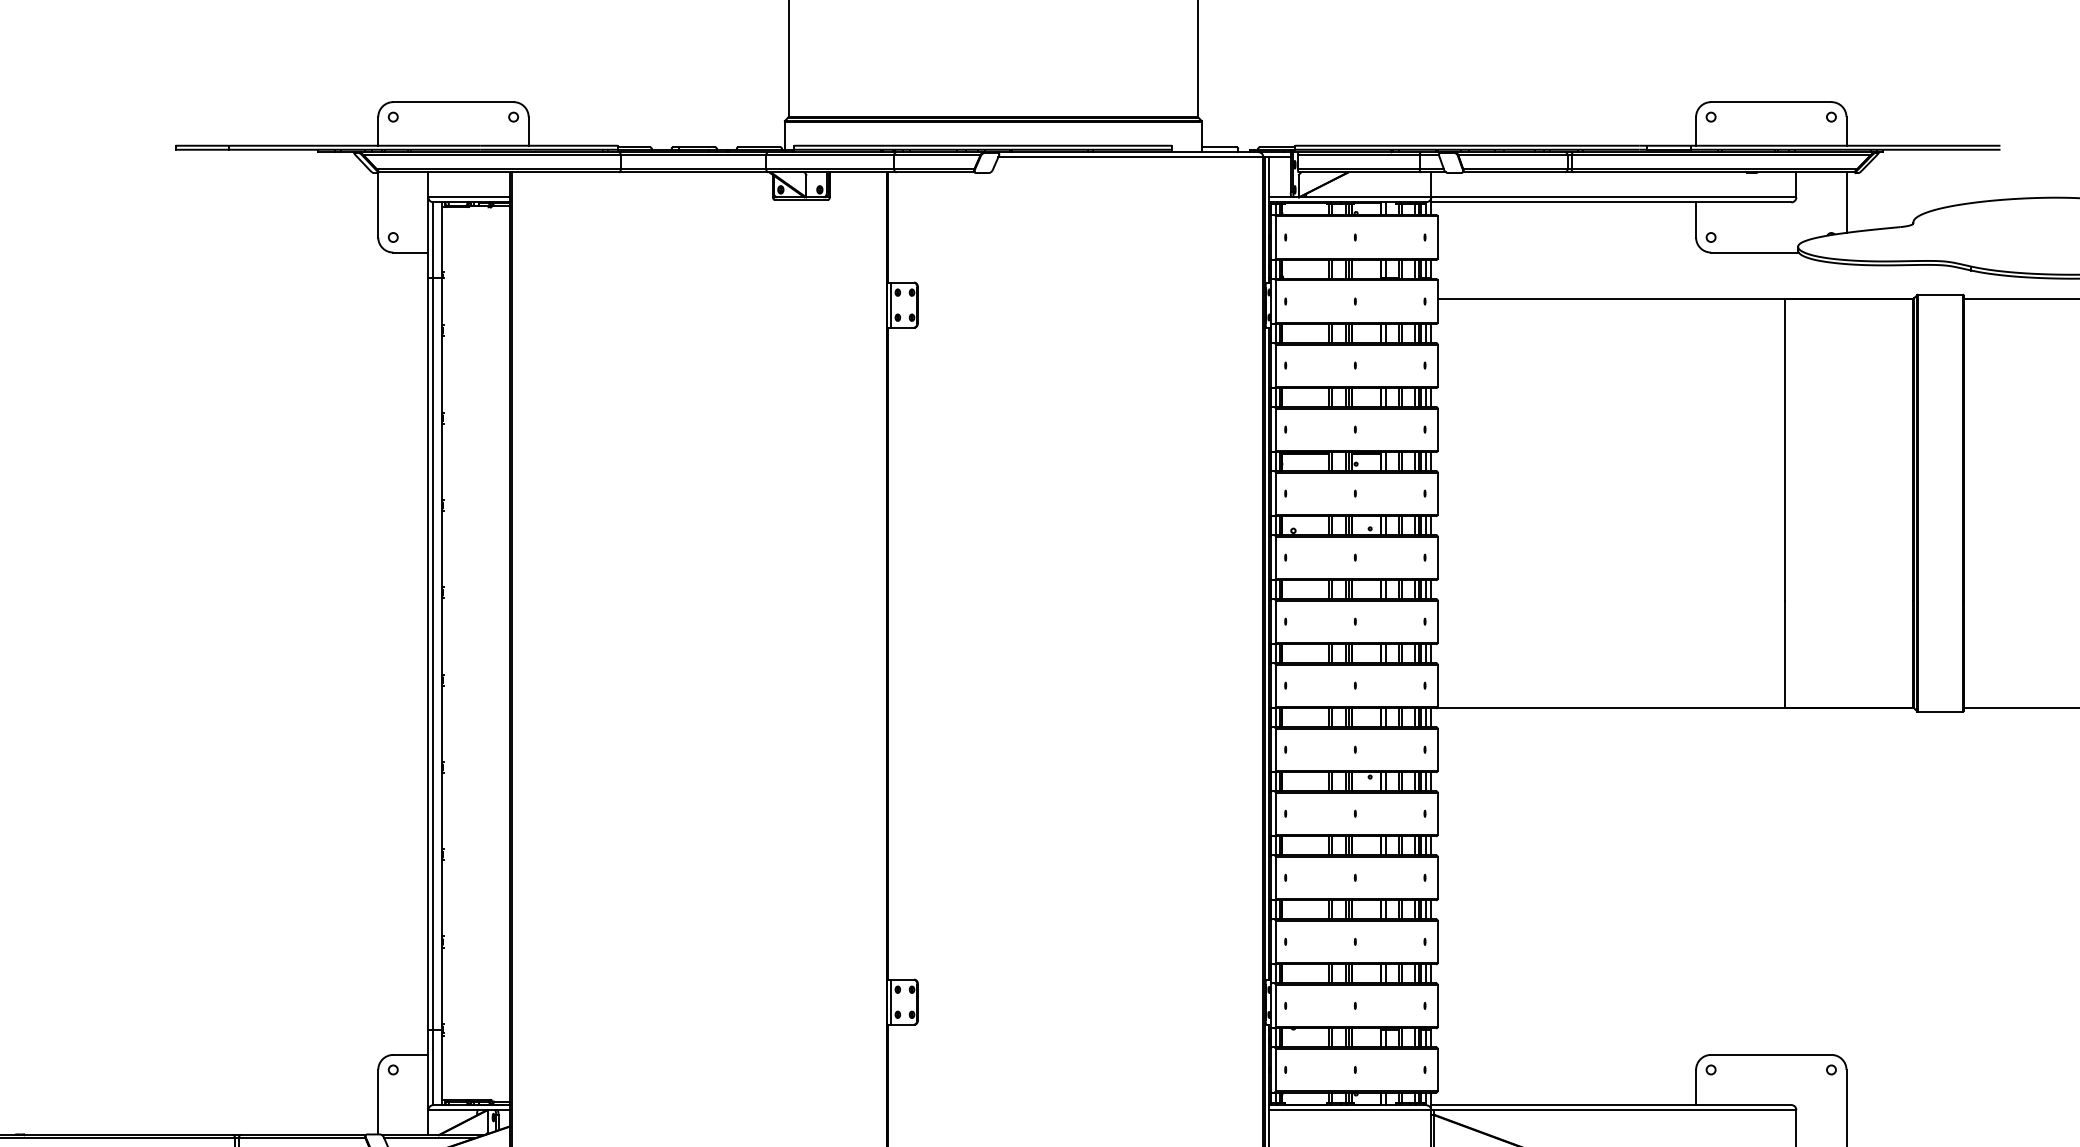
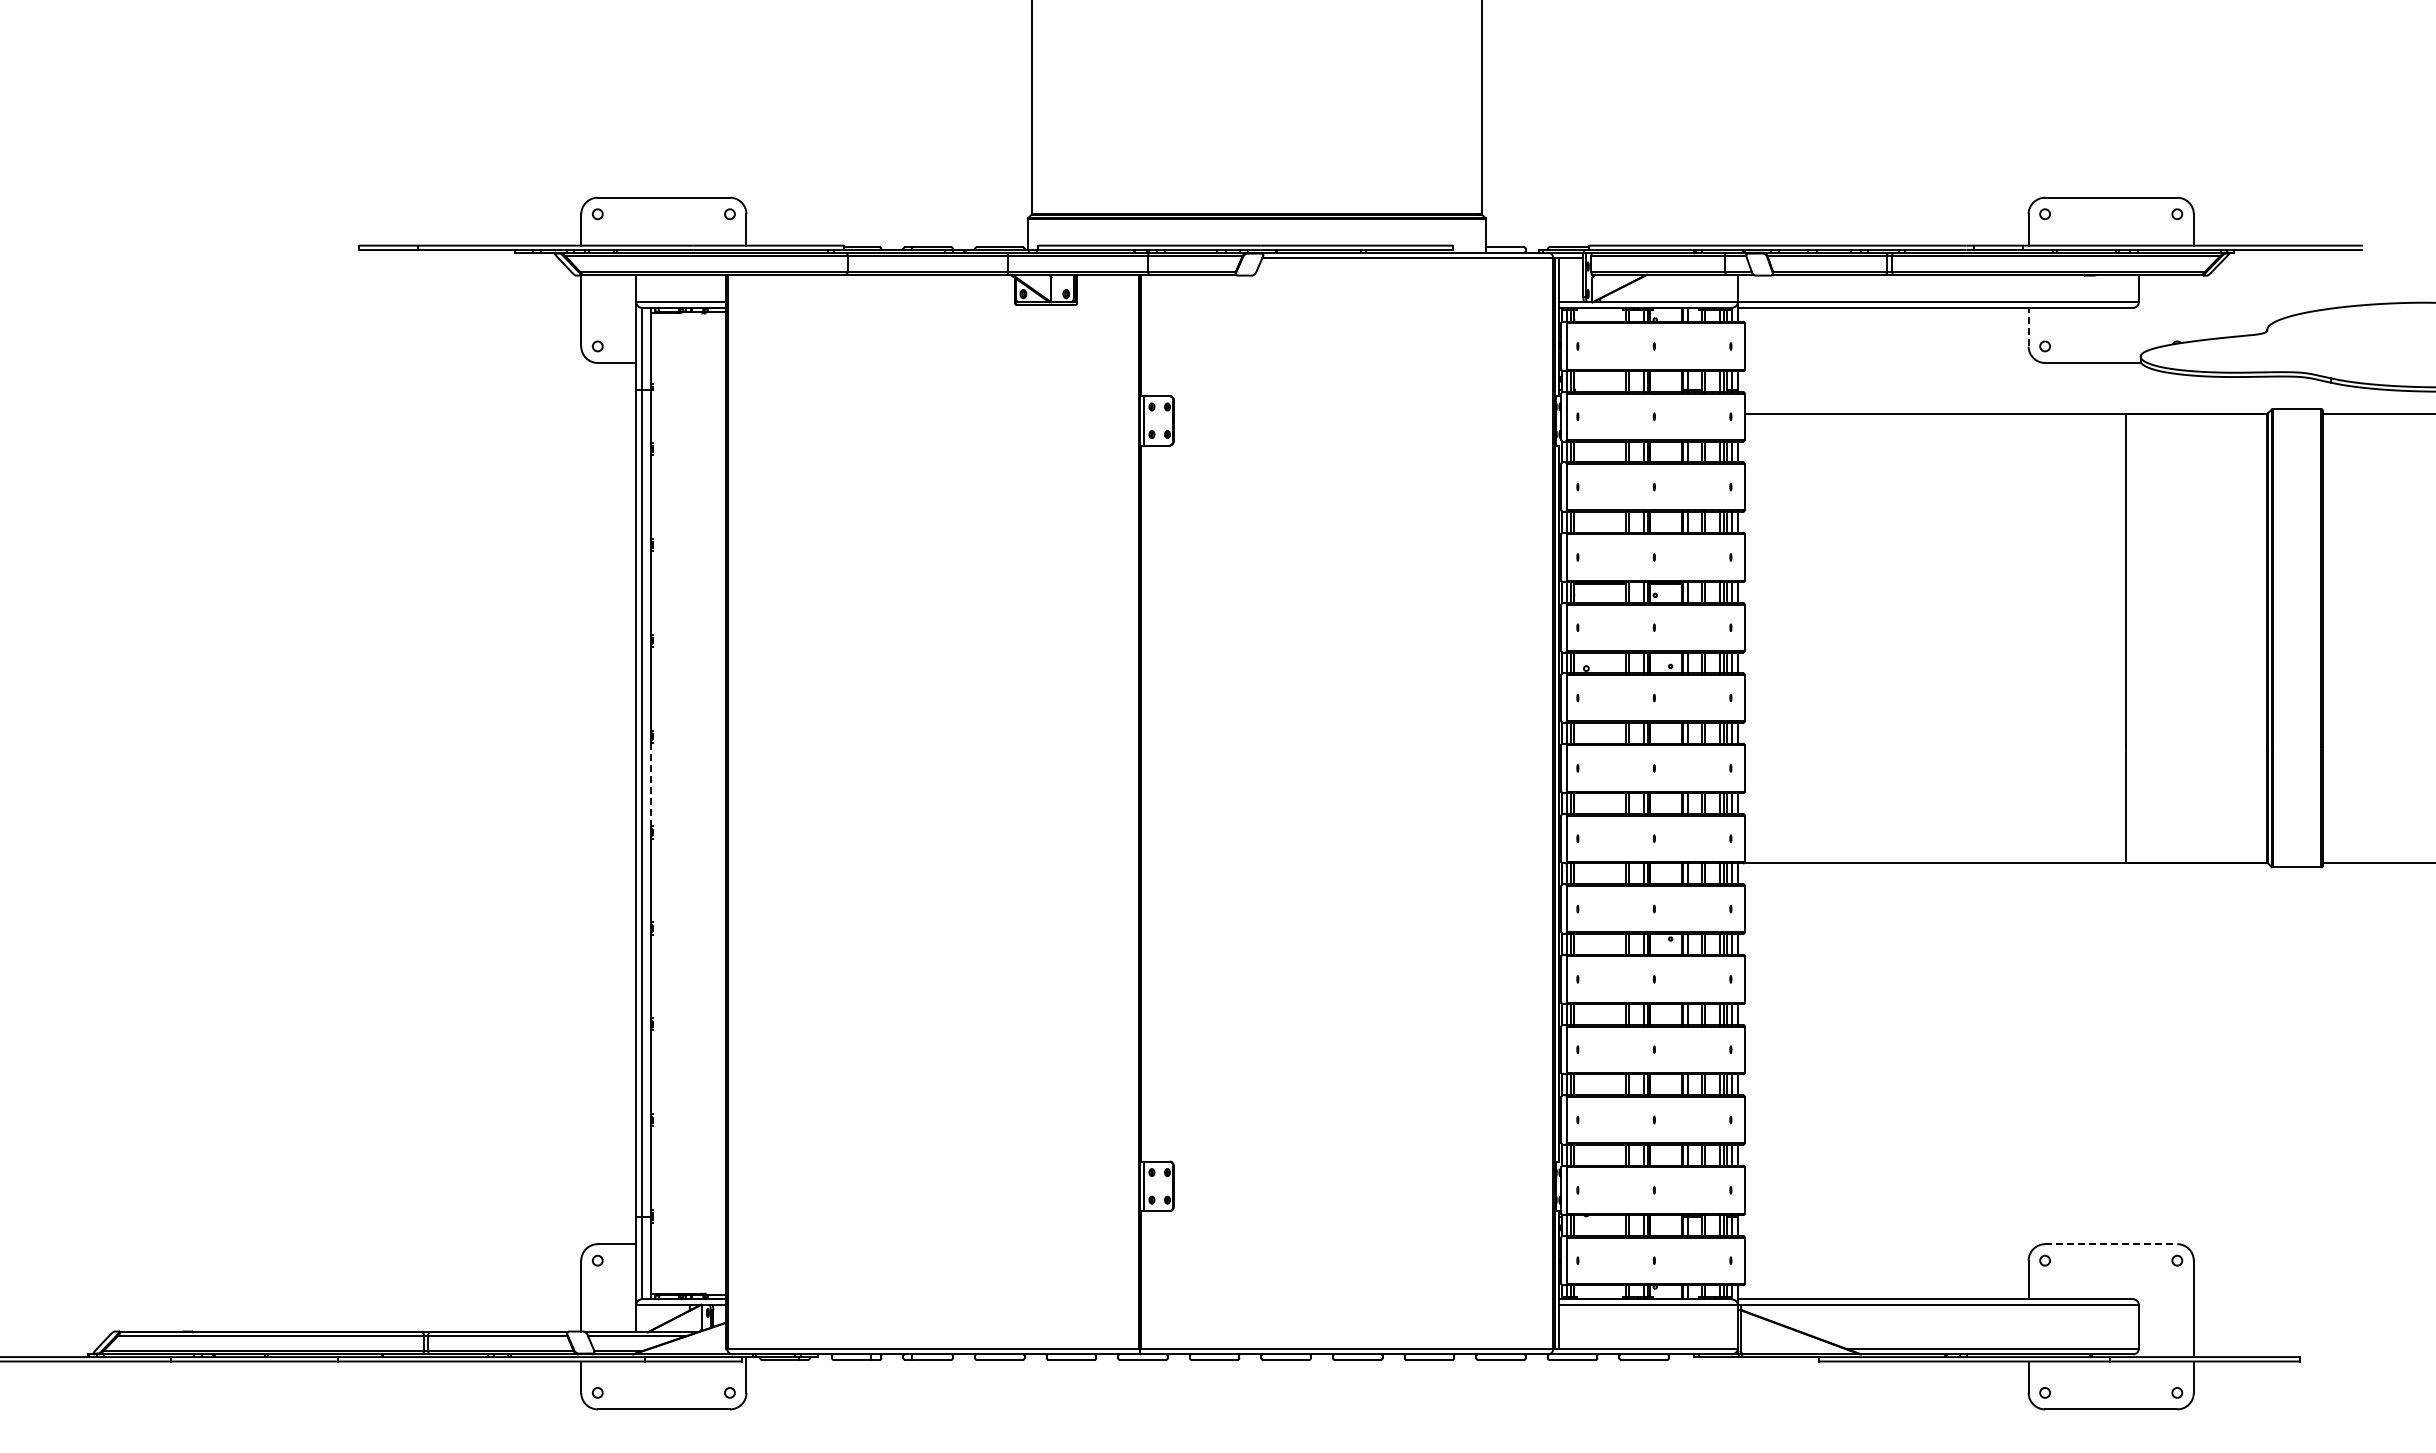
line: (1846, 202) -> (2193, 307), removed
line: (1695, 219) -> (2028, 326), solid -> dashed
line: (442, 636) -> (651, 784), solid -> dashed
line: (1771, 1055) -> (2111, 1244), solid -> dashed

